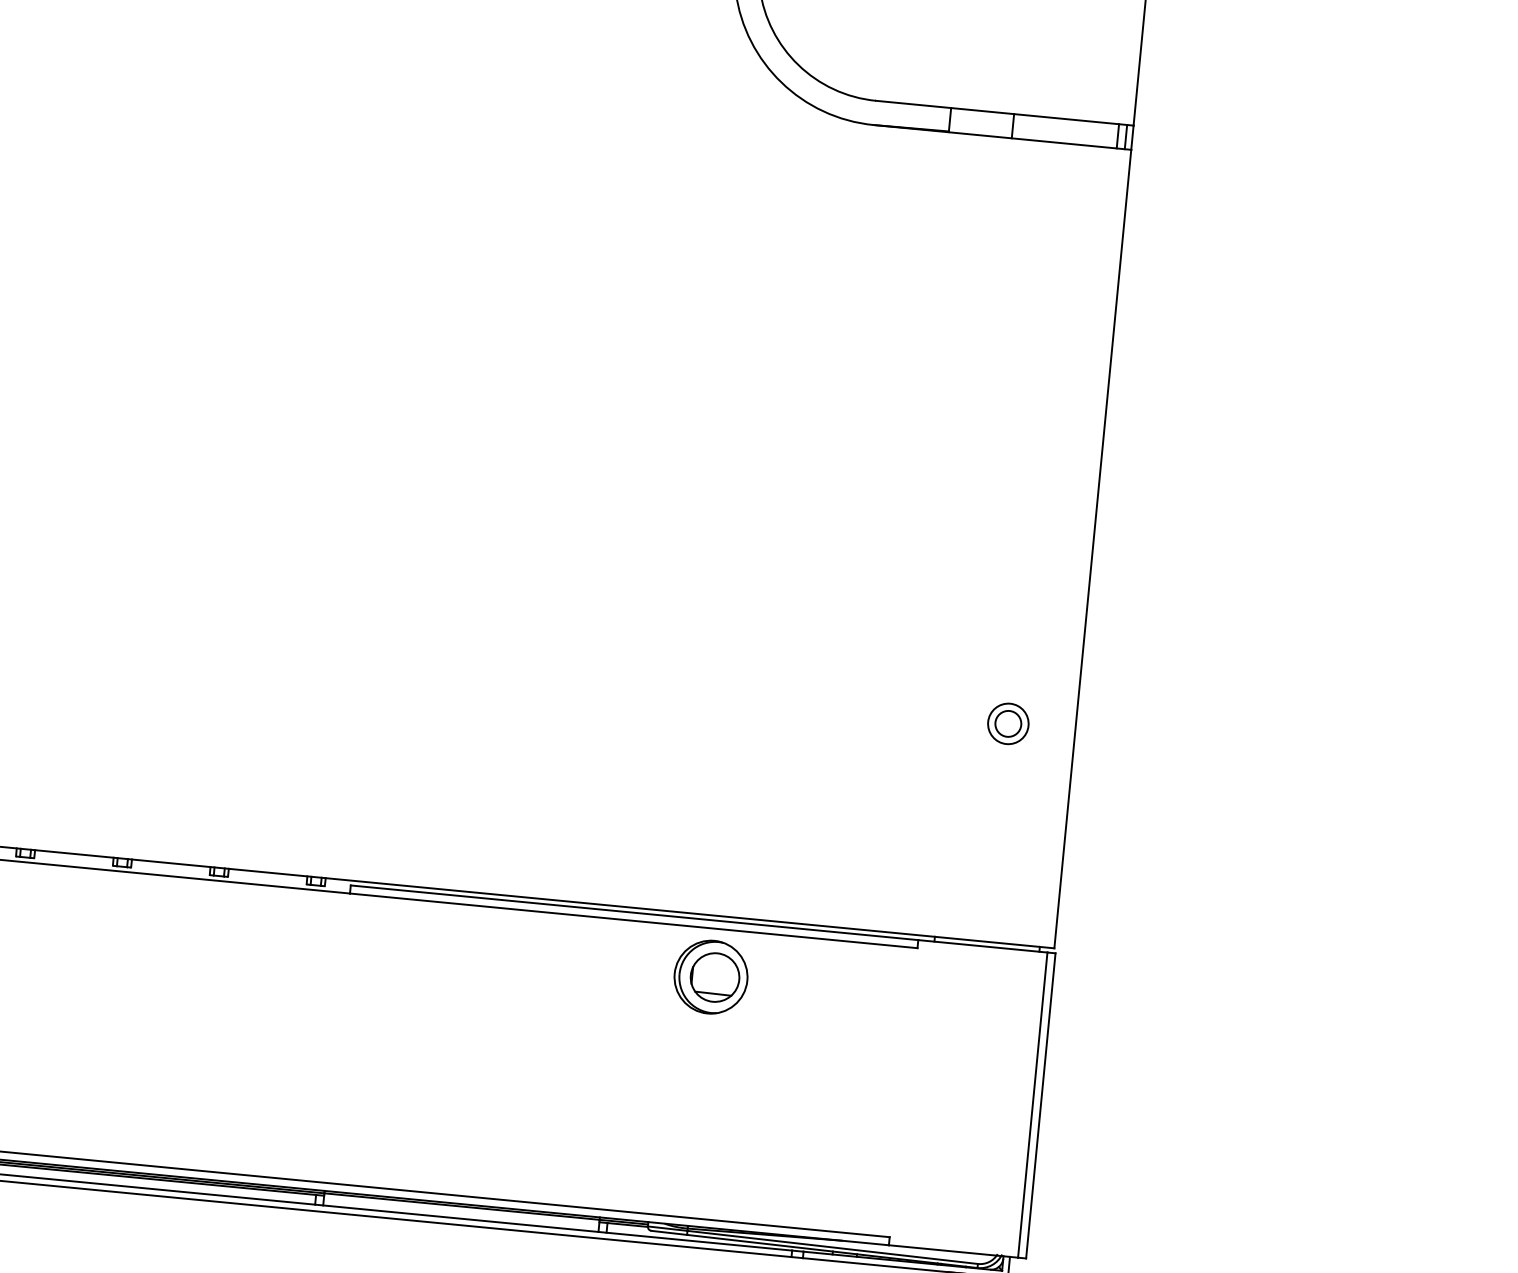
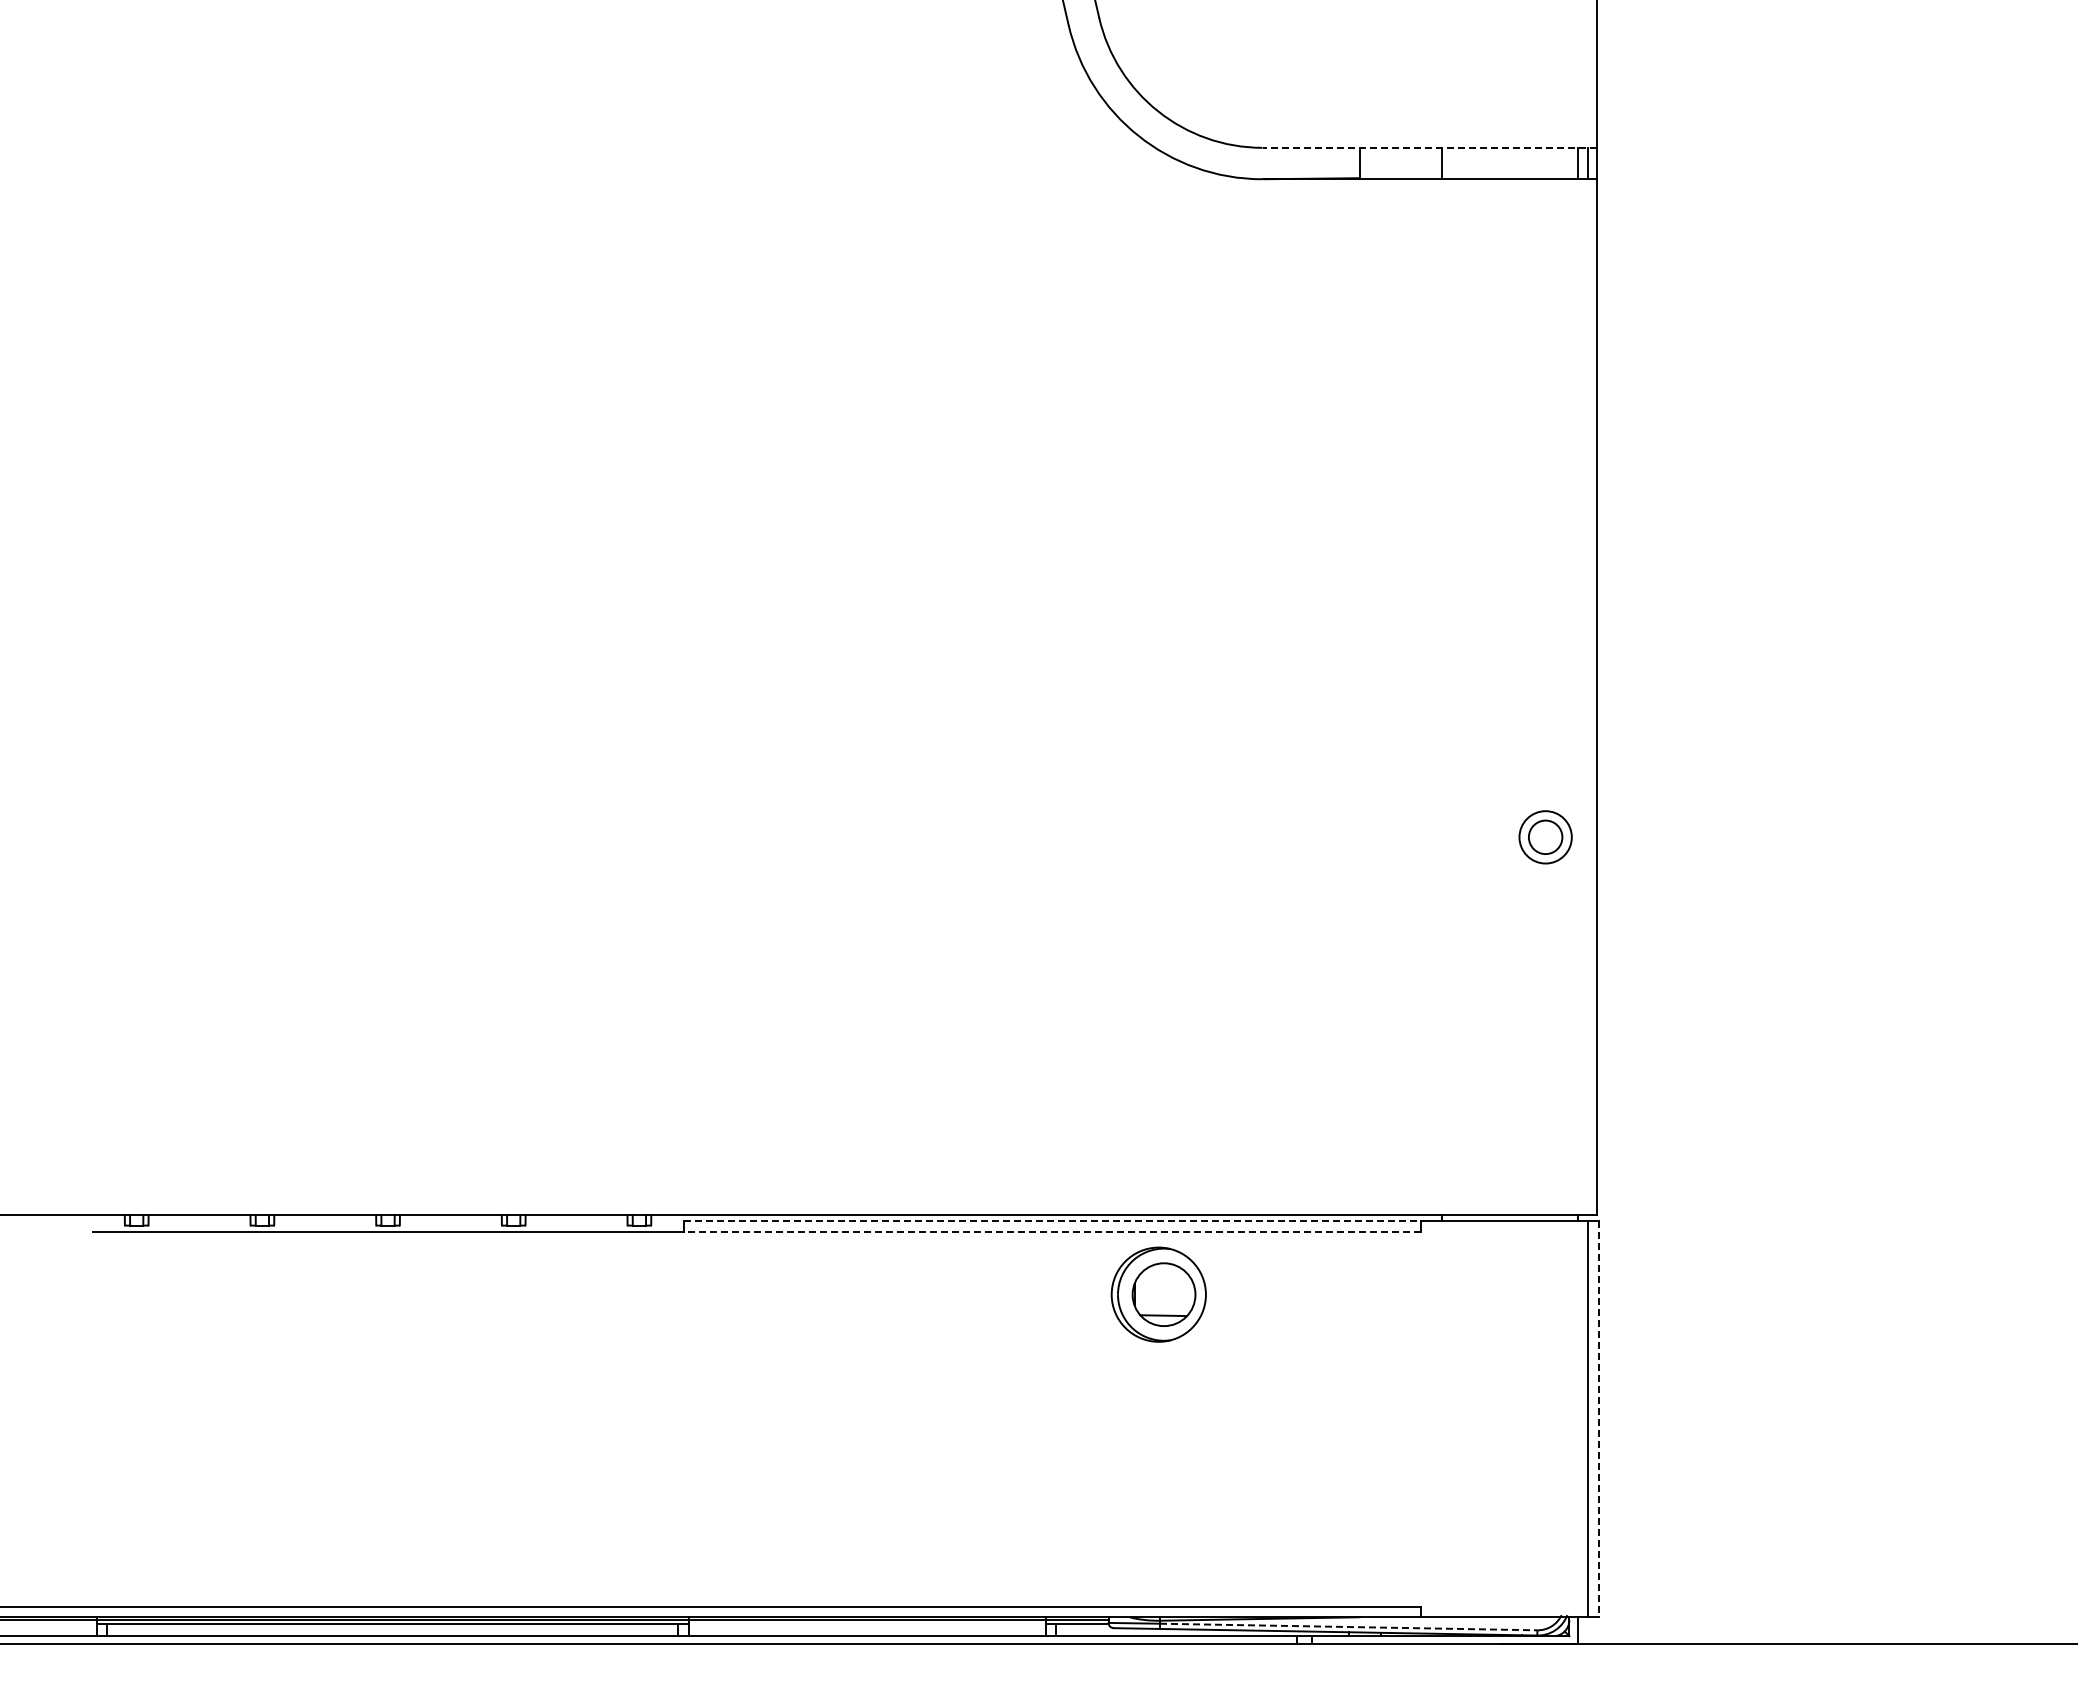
line: (1004, 112) -> (1429, 147), solid -> dashed
part: (1008, 724) -> (1545, 837), moved
line: (635, 912) -> (1053, 1221), solid -> dashed
line: (633, 920) -> (1052, 1231), solid -> dashed
line: (1040, 1106) -> (1598, 1419), solid -> dashed
line: (832, 1247) -> (1348, 1627), solid -> dashed

